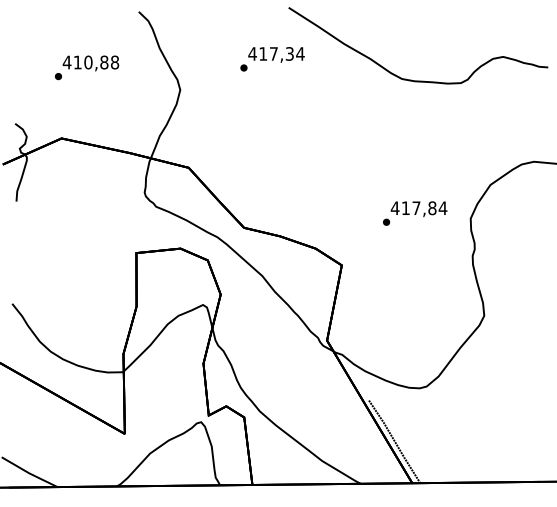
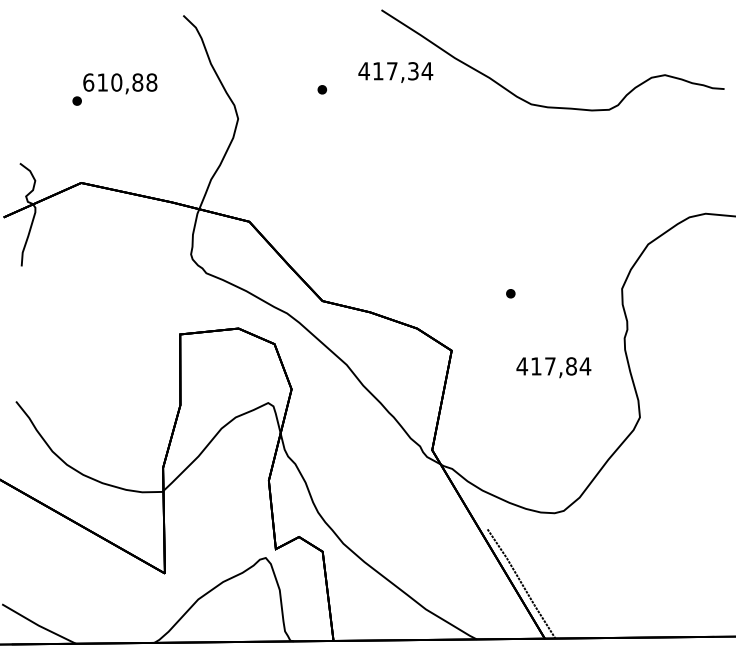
text: (276, 54) -> (395, 71), moved
text: (66, 62) -> (87, 82), 410,88 -> 610,88
text: (418, 209) -> (553, 368), moved

